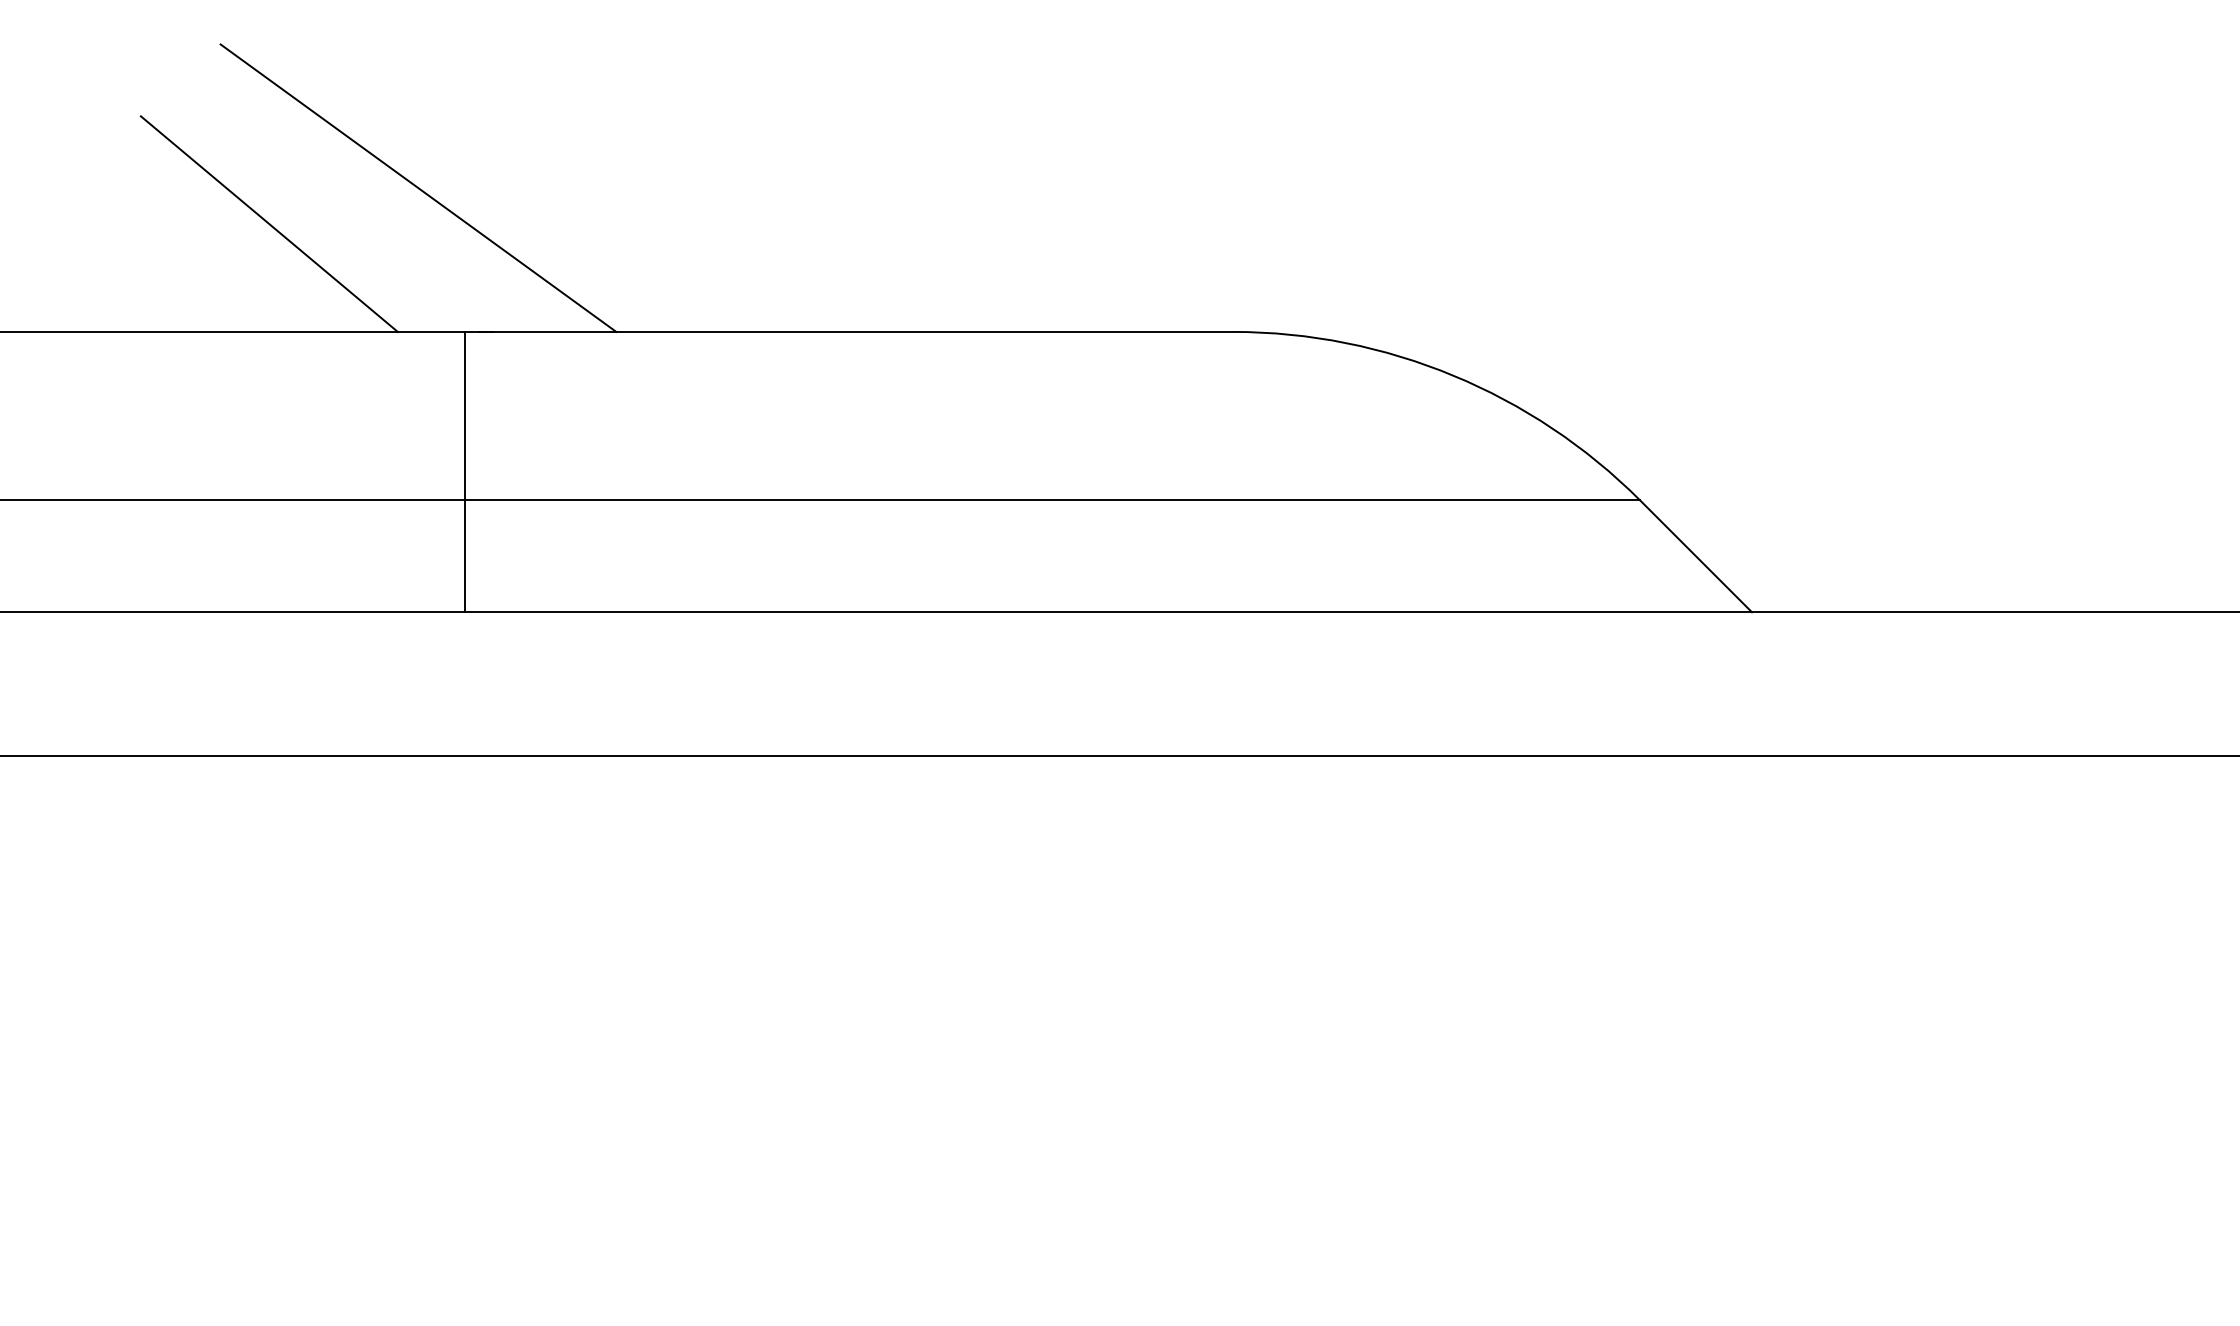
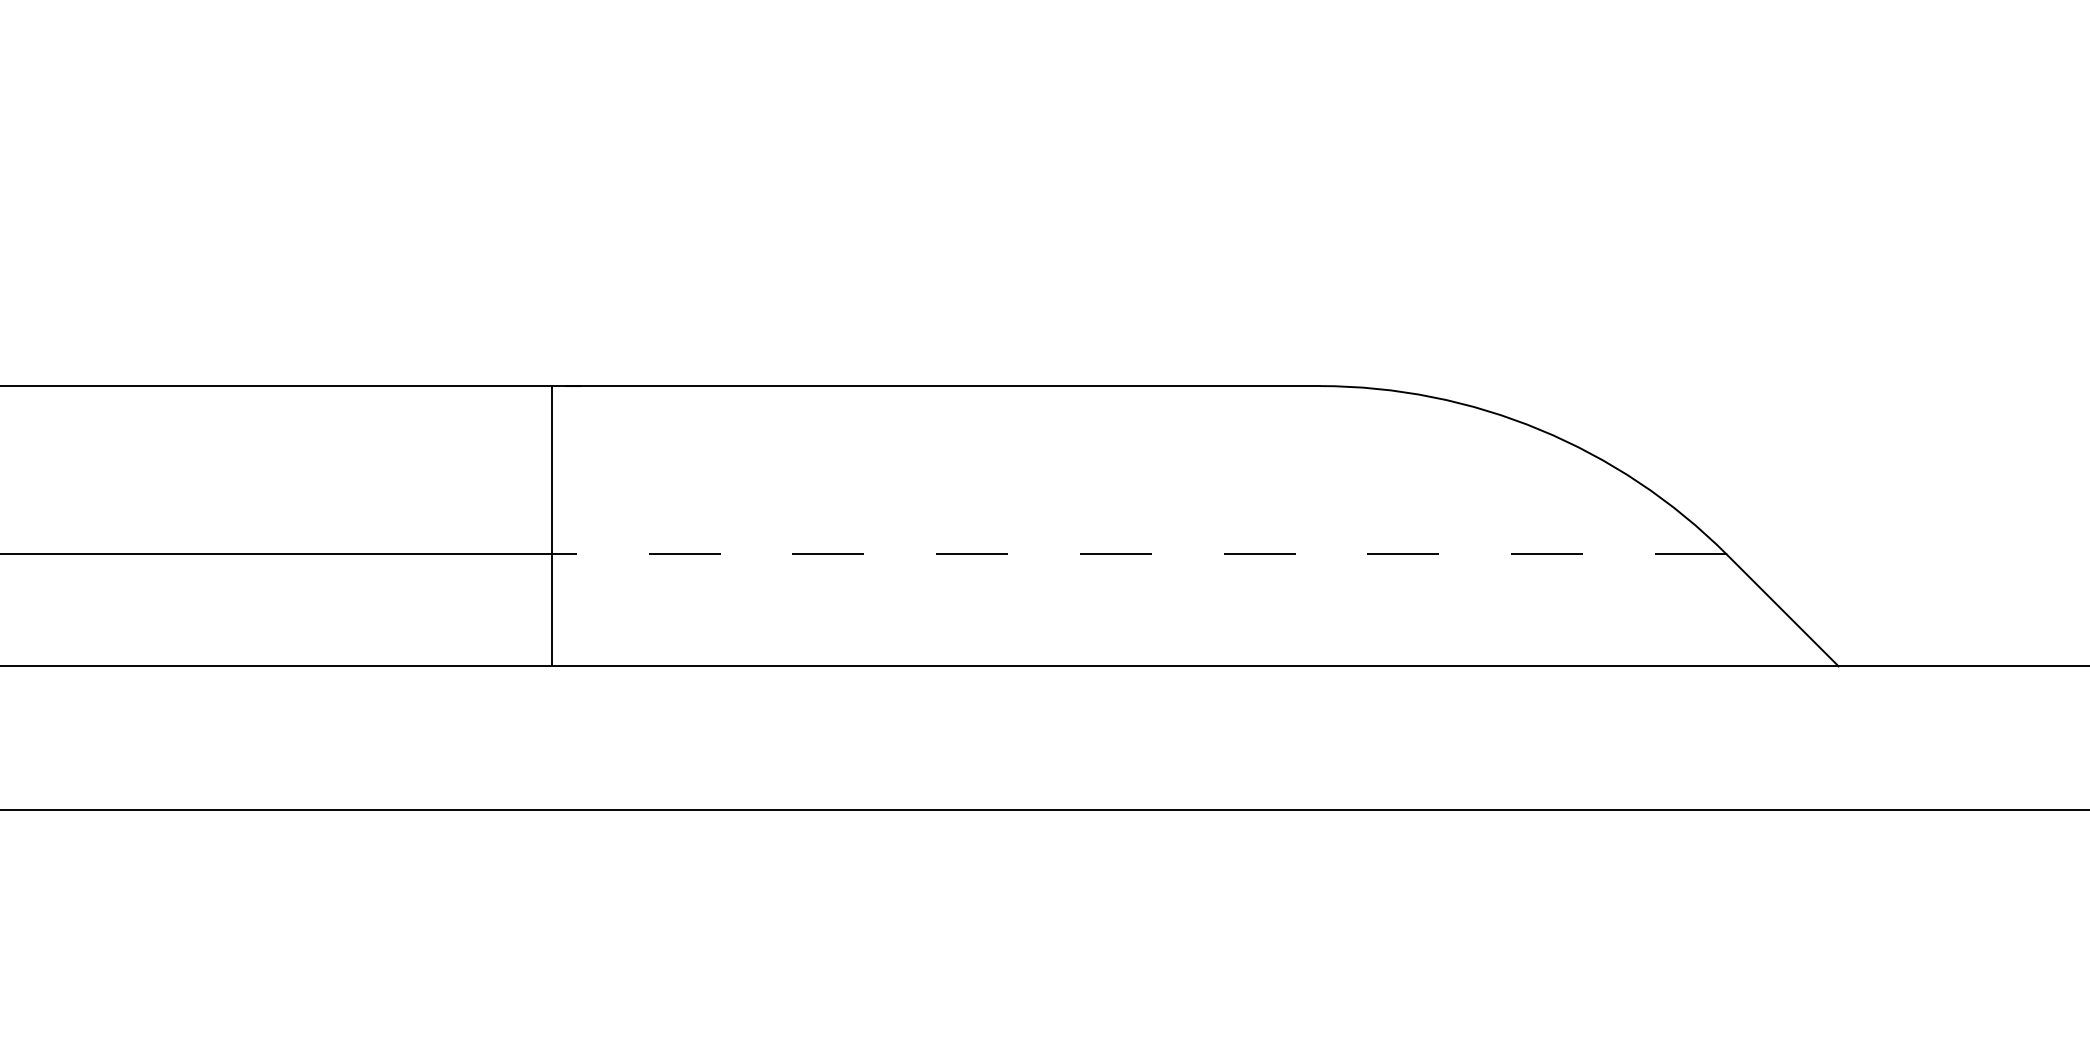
line: (418, 187) -> (505, 241), removed
line: (268, 223) -> (355, 277), removed
line: (1052, 500) -> (1139, 554), solid -> dashed

